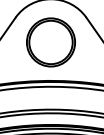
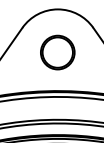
part: (50, 42) -> (57, 52), size x0.7

